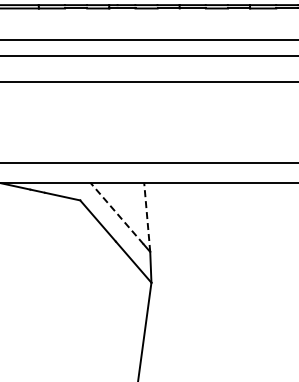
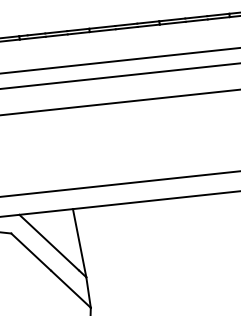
line: (117, 213) -> (49, 242), dashed -> solid
line: (147, 217) -> (79, 243), dashed -> solid

